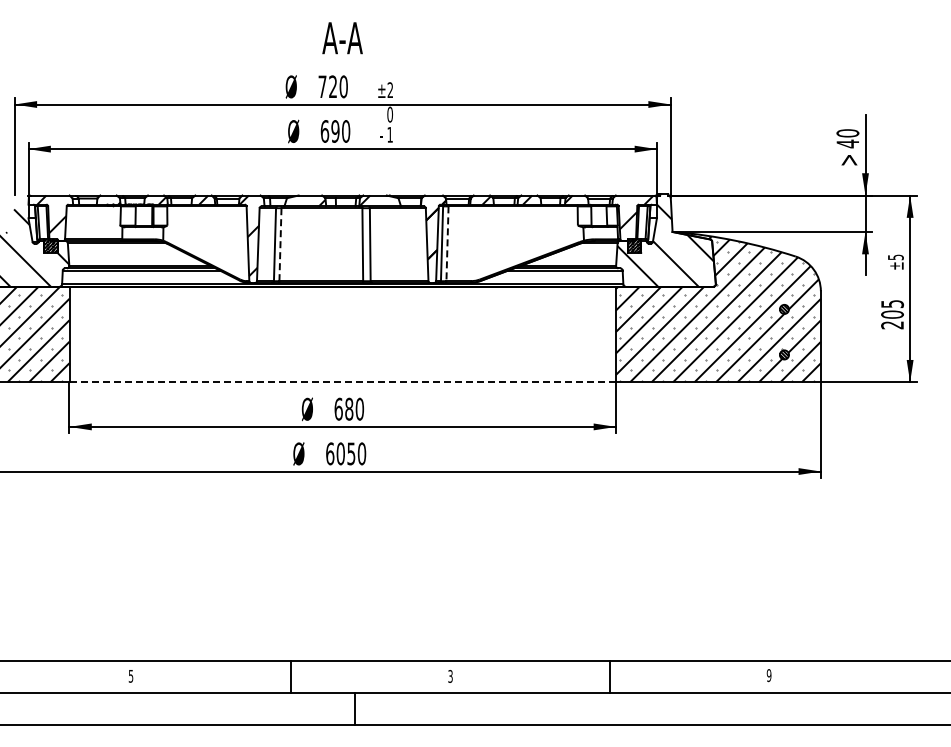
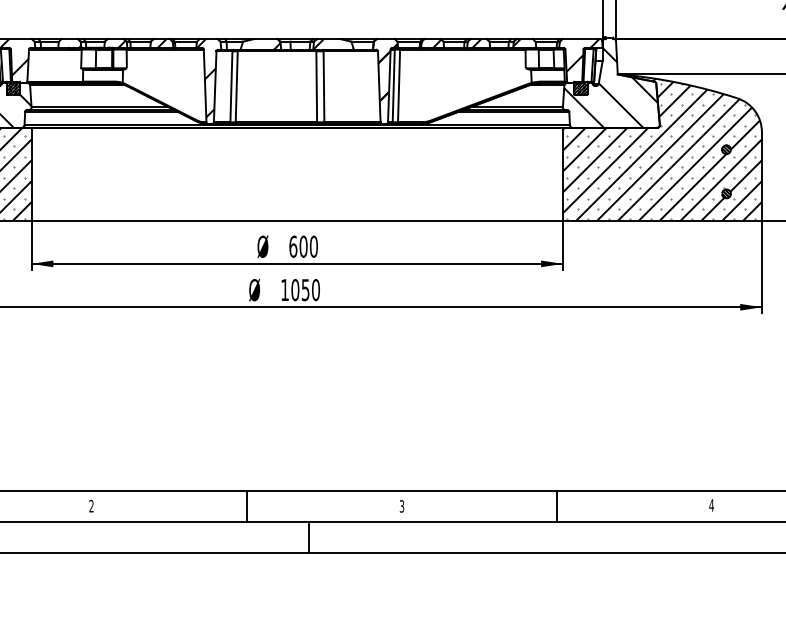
line: (280, 244) -> (236, 86), dashed -> solid
line: (447, 244) -> (399, 86), dashed -> solid
line: (343, 382) -> (297, 220), dashed -> solid
text: (349, 409) -> (303, 246), 680 -> 600
text: (330, 453) -> (285, 289), 6050 -> 1050
text: (130, 675) -> (90, 505), 5 -> 2
text: (768, 675) -> (711, 505), 9 -> 4

